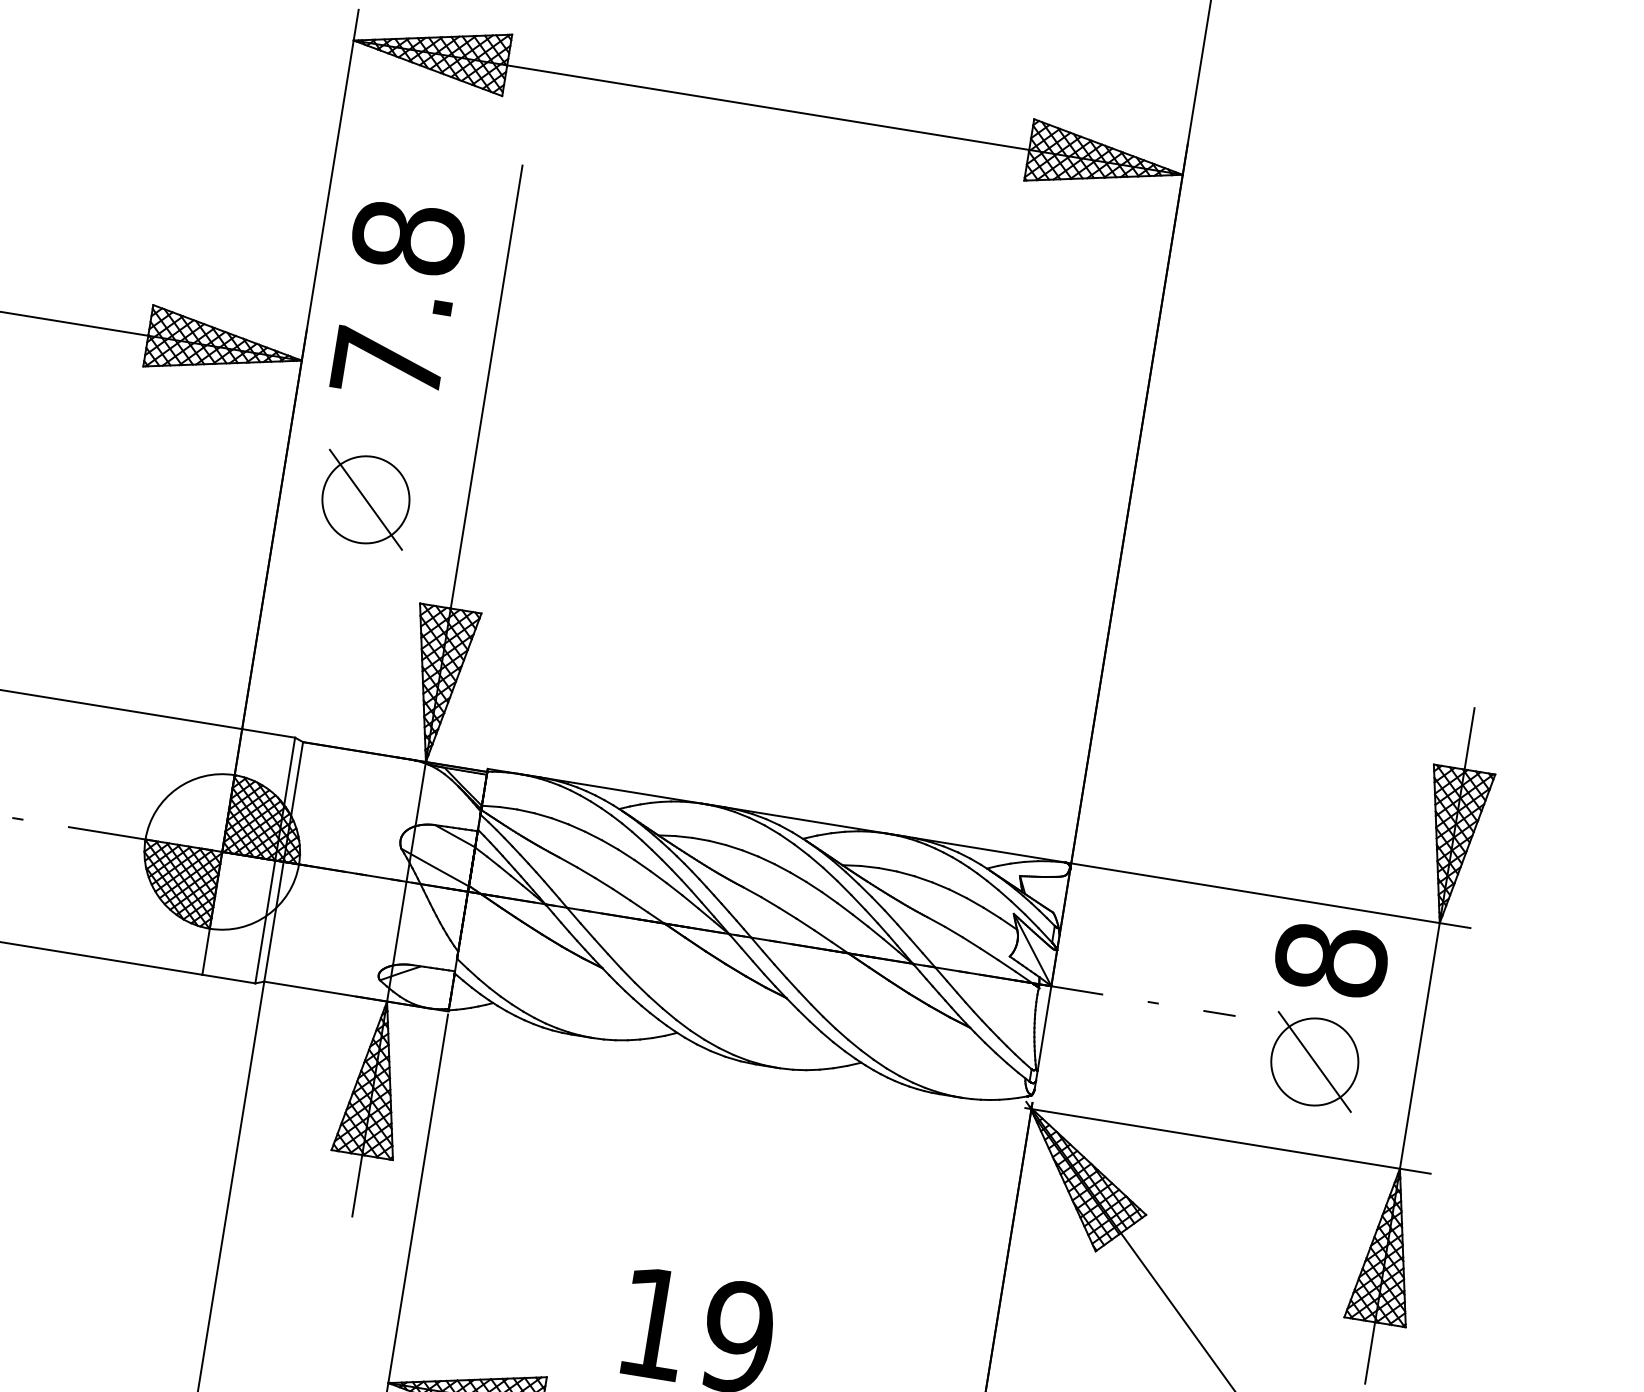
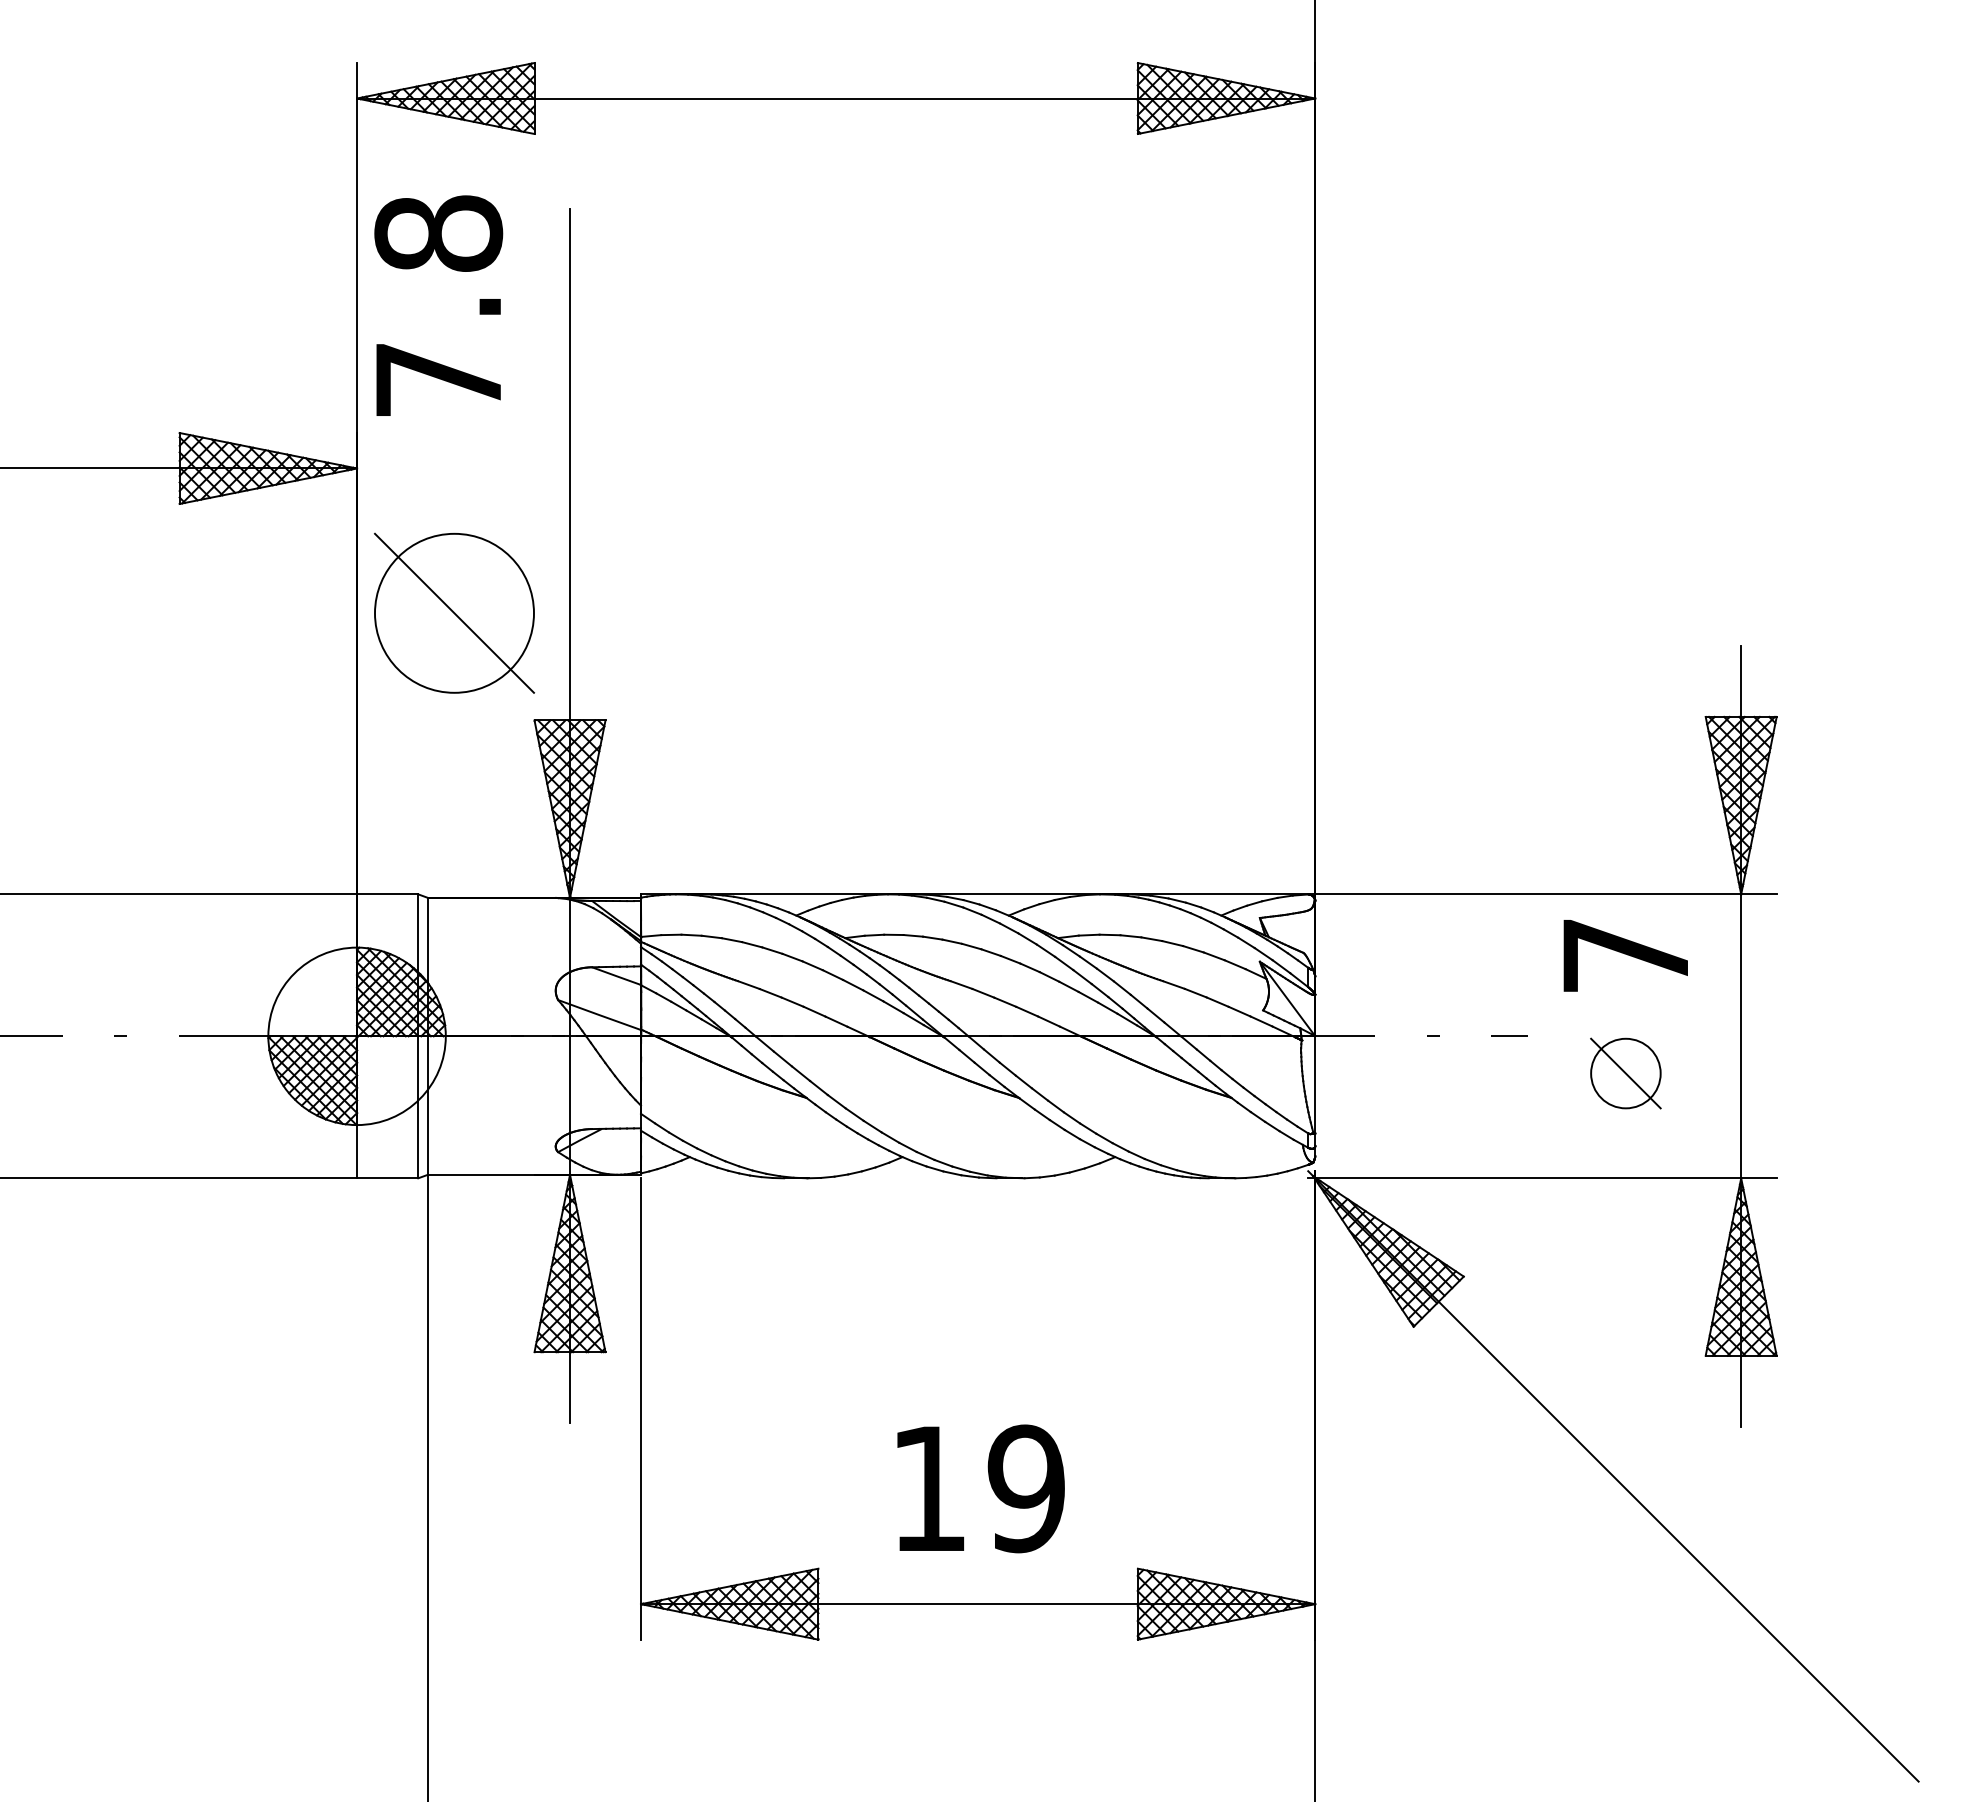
text: (398, 299) -> (438, 305), moved
part: (365, 499) -> (454, 613), size x1.6
text: (1331, 959) -> (1625, 955), 8 -> 7
part: (1314, 1061) -> (1625, 1073), size x0.7

